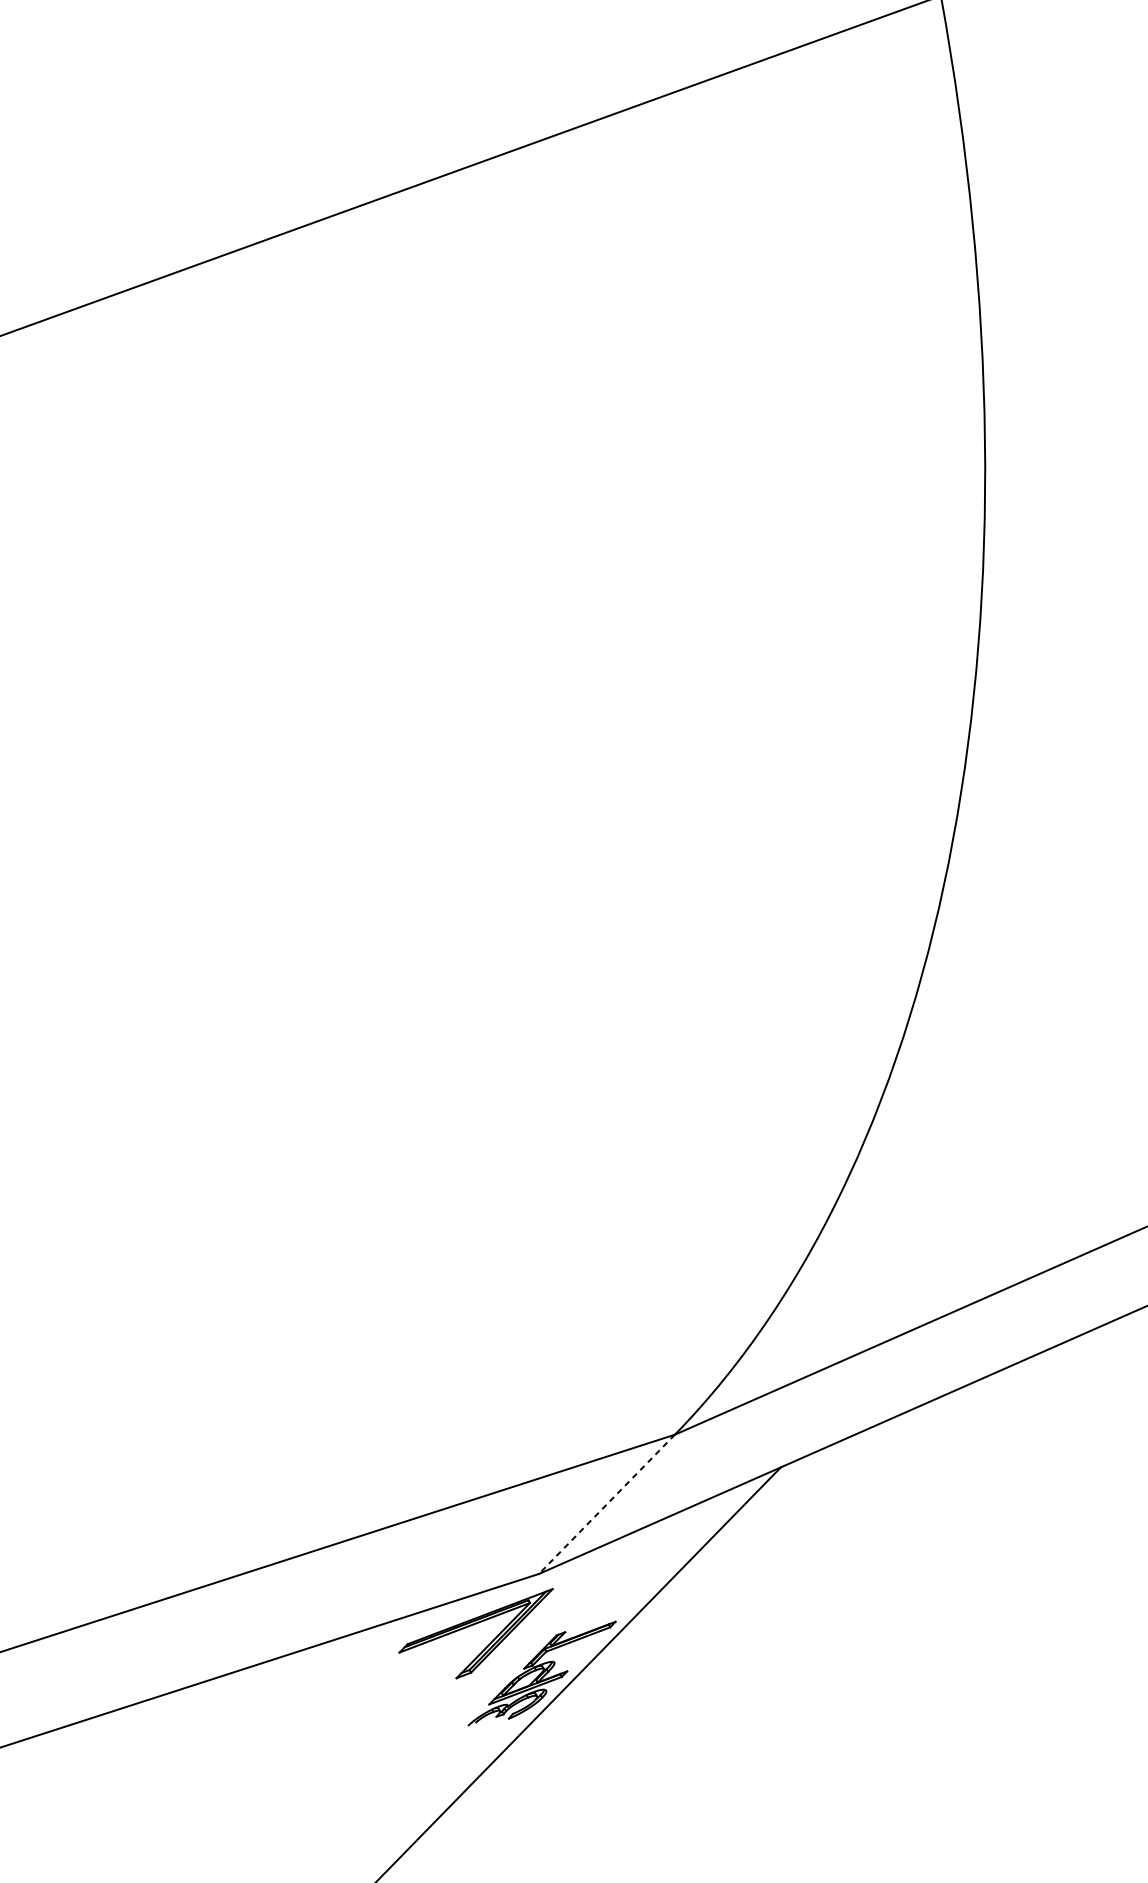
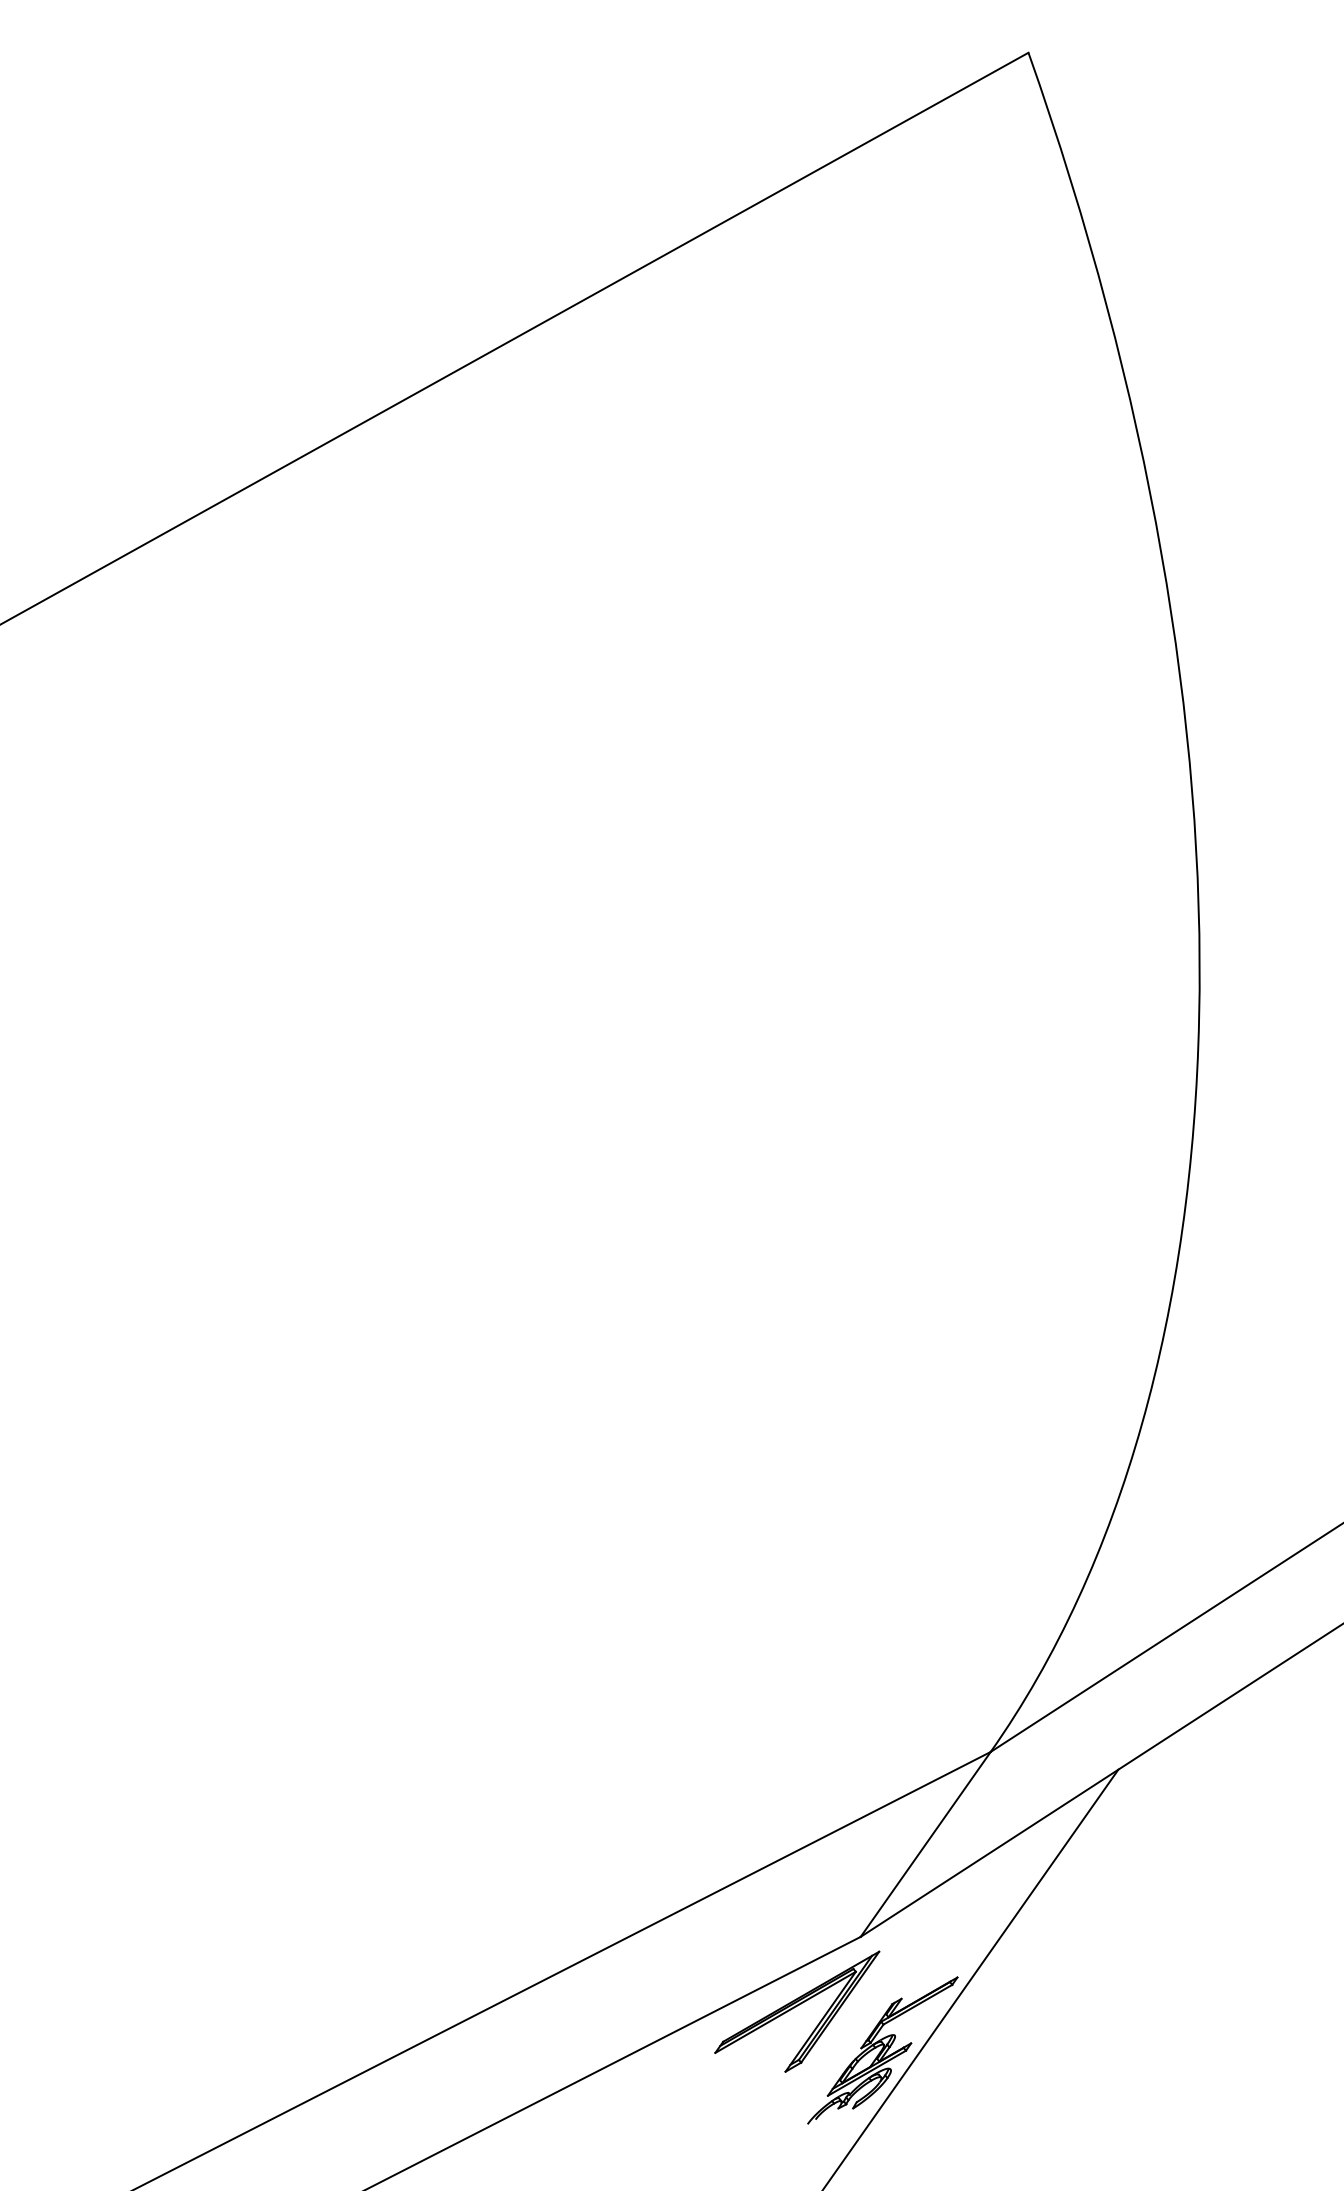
line: (606, 1504) -> (925, 1844), dashed -> solid

